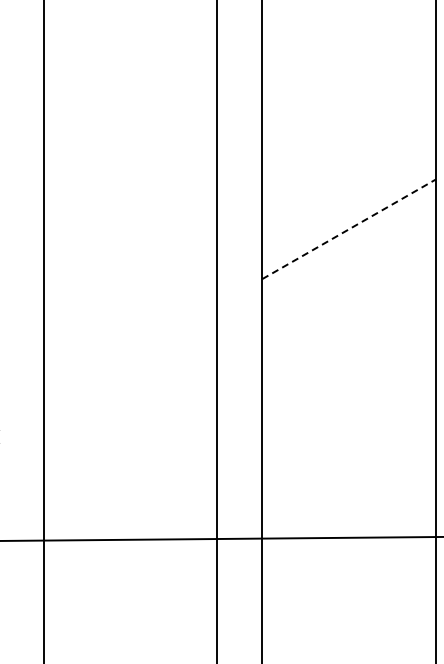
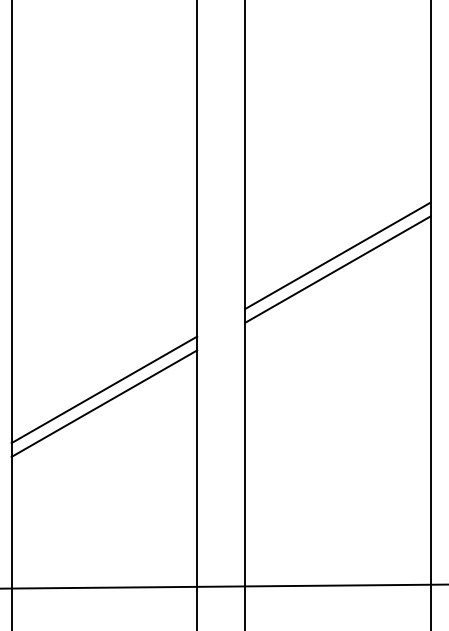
line: (349, 229) -> (338, 256), dashed -> solid
line: (348, 242) -> (337, 270), added
line: (130, 354) -> (104, 389), added
line: (130, 367) -> (104, 403), added

